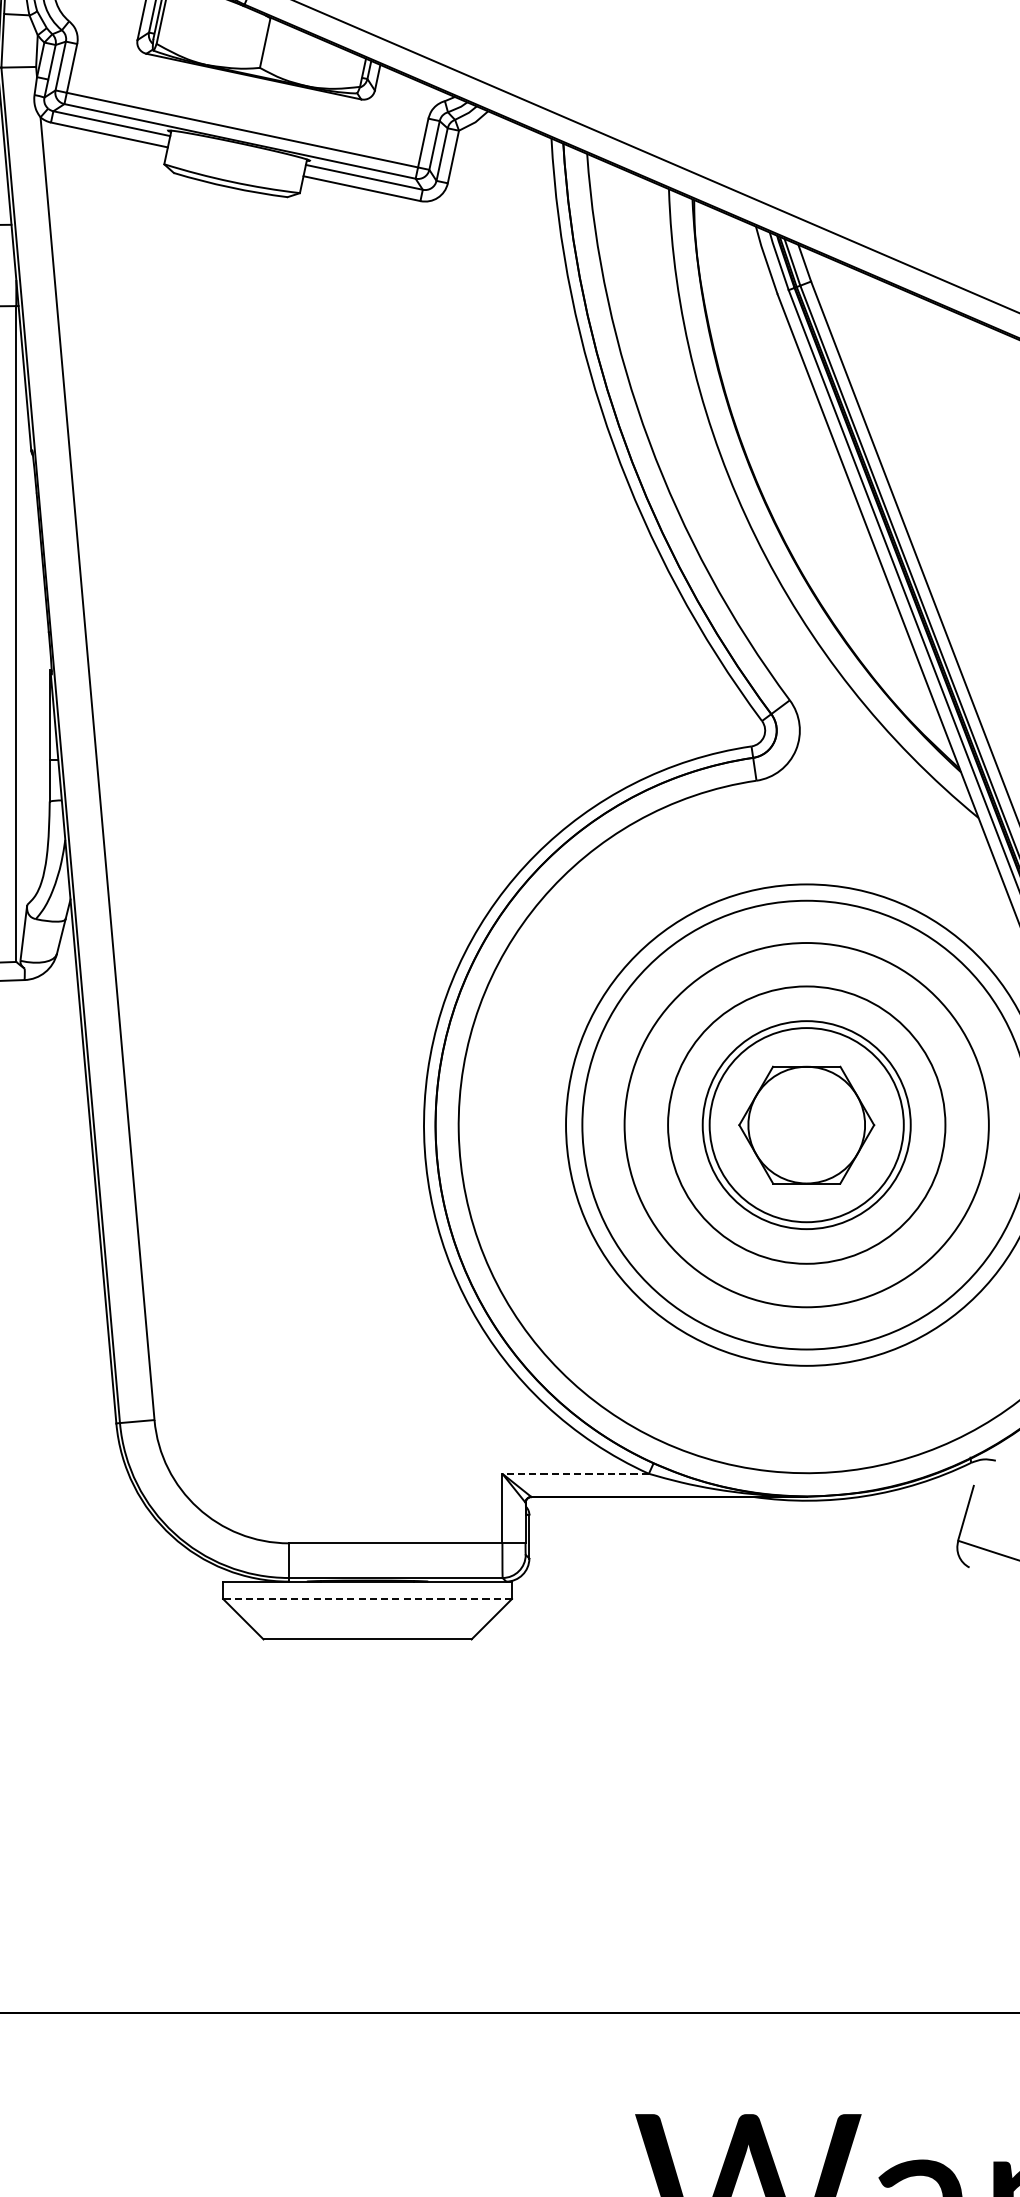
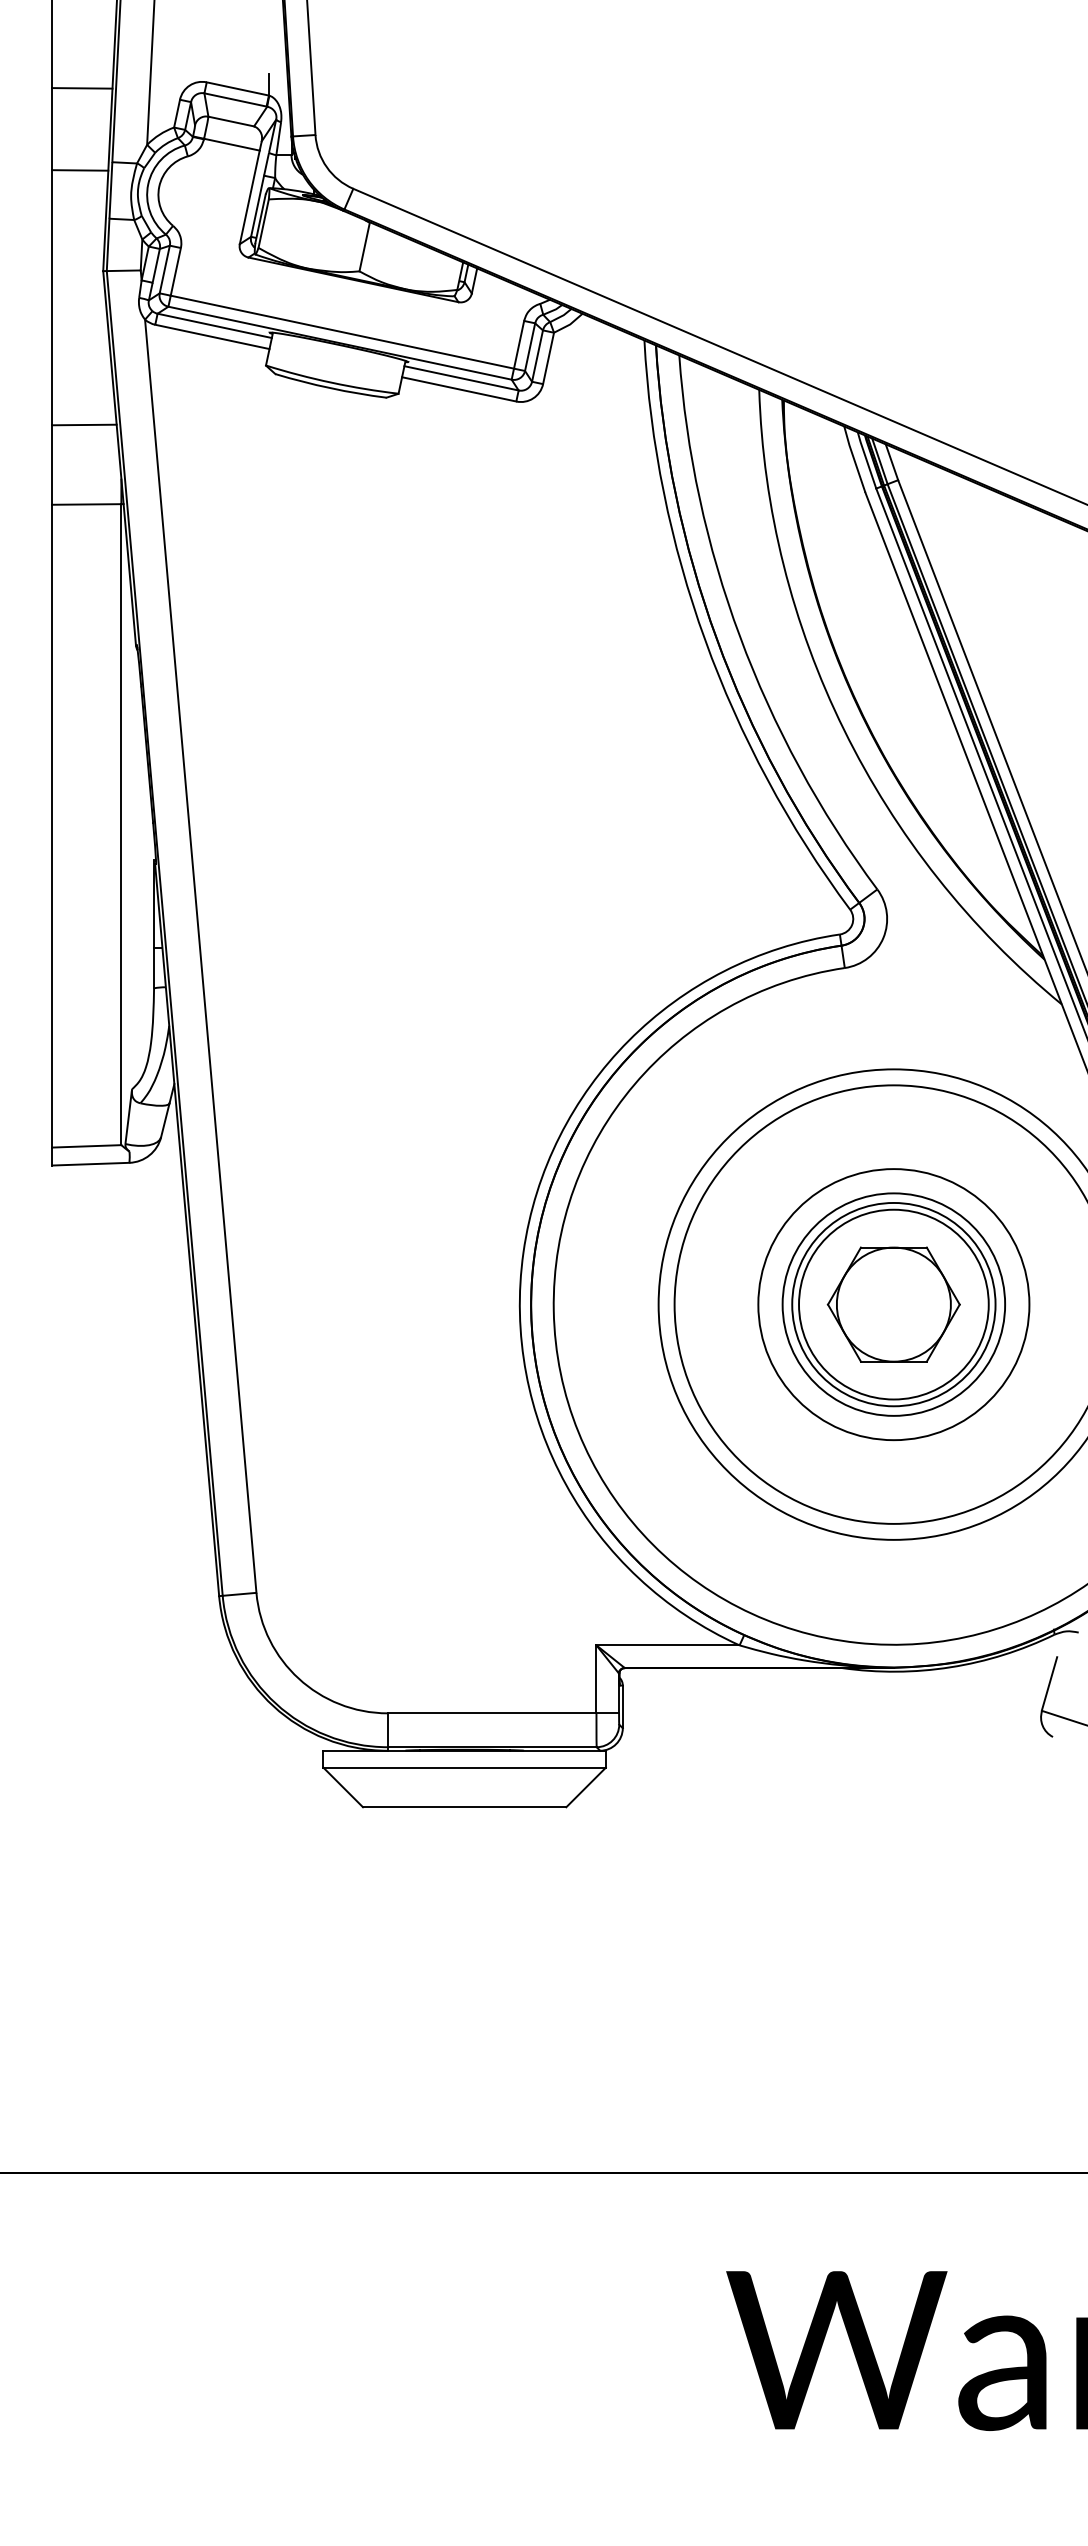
circle: (806, 1125) -> (893, 1304), size x0.62
line: (576, 1473) -> (668, 1645), dashed -> solid
line: (367, 1598) -> (464, 1767), dashed -> solid

